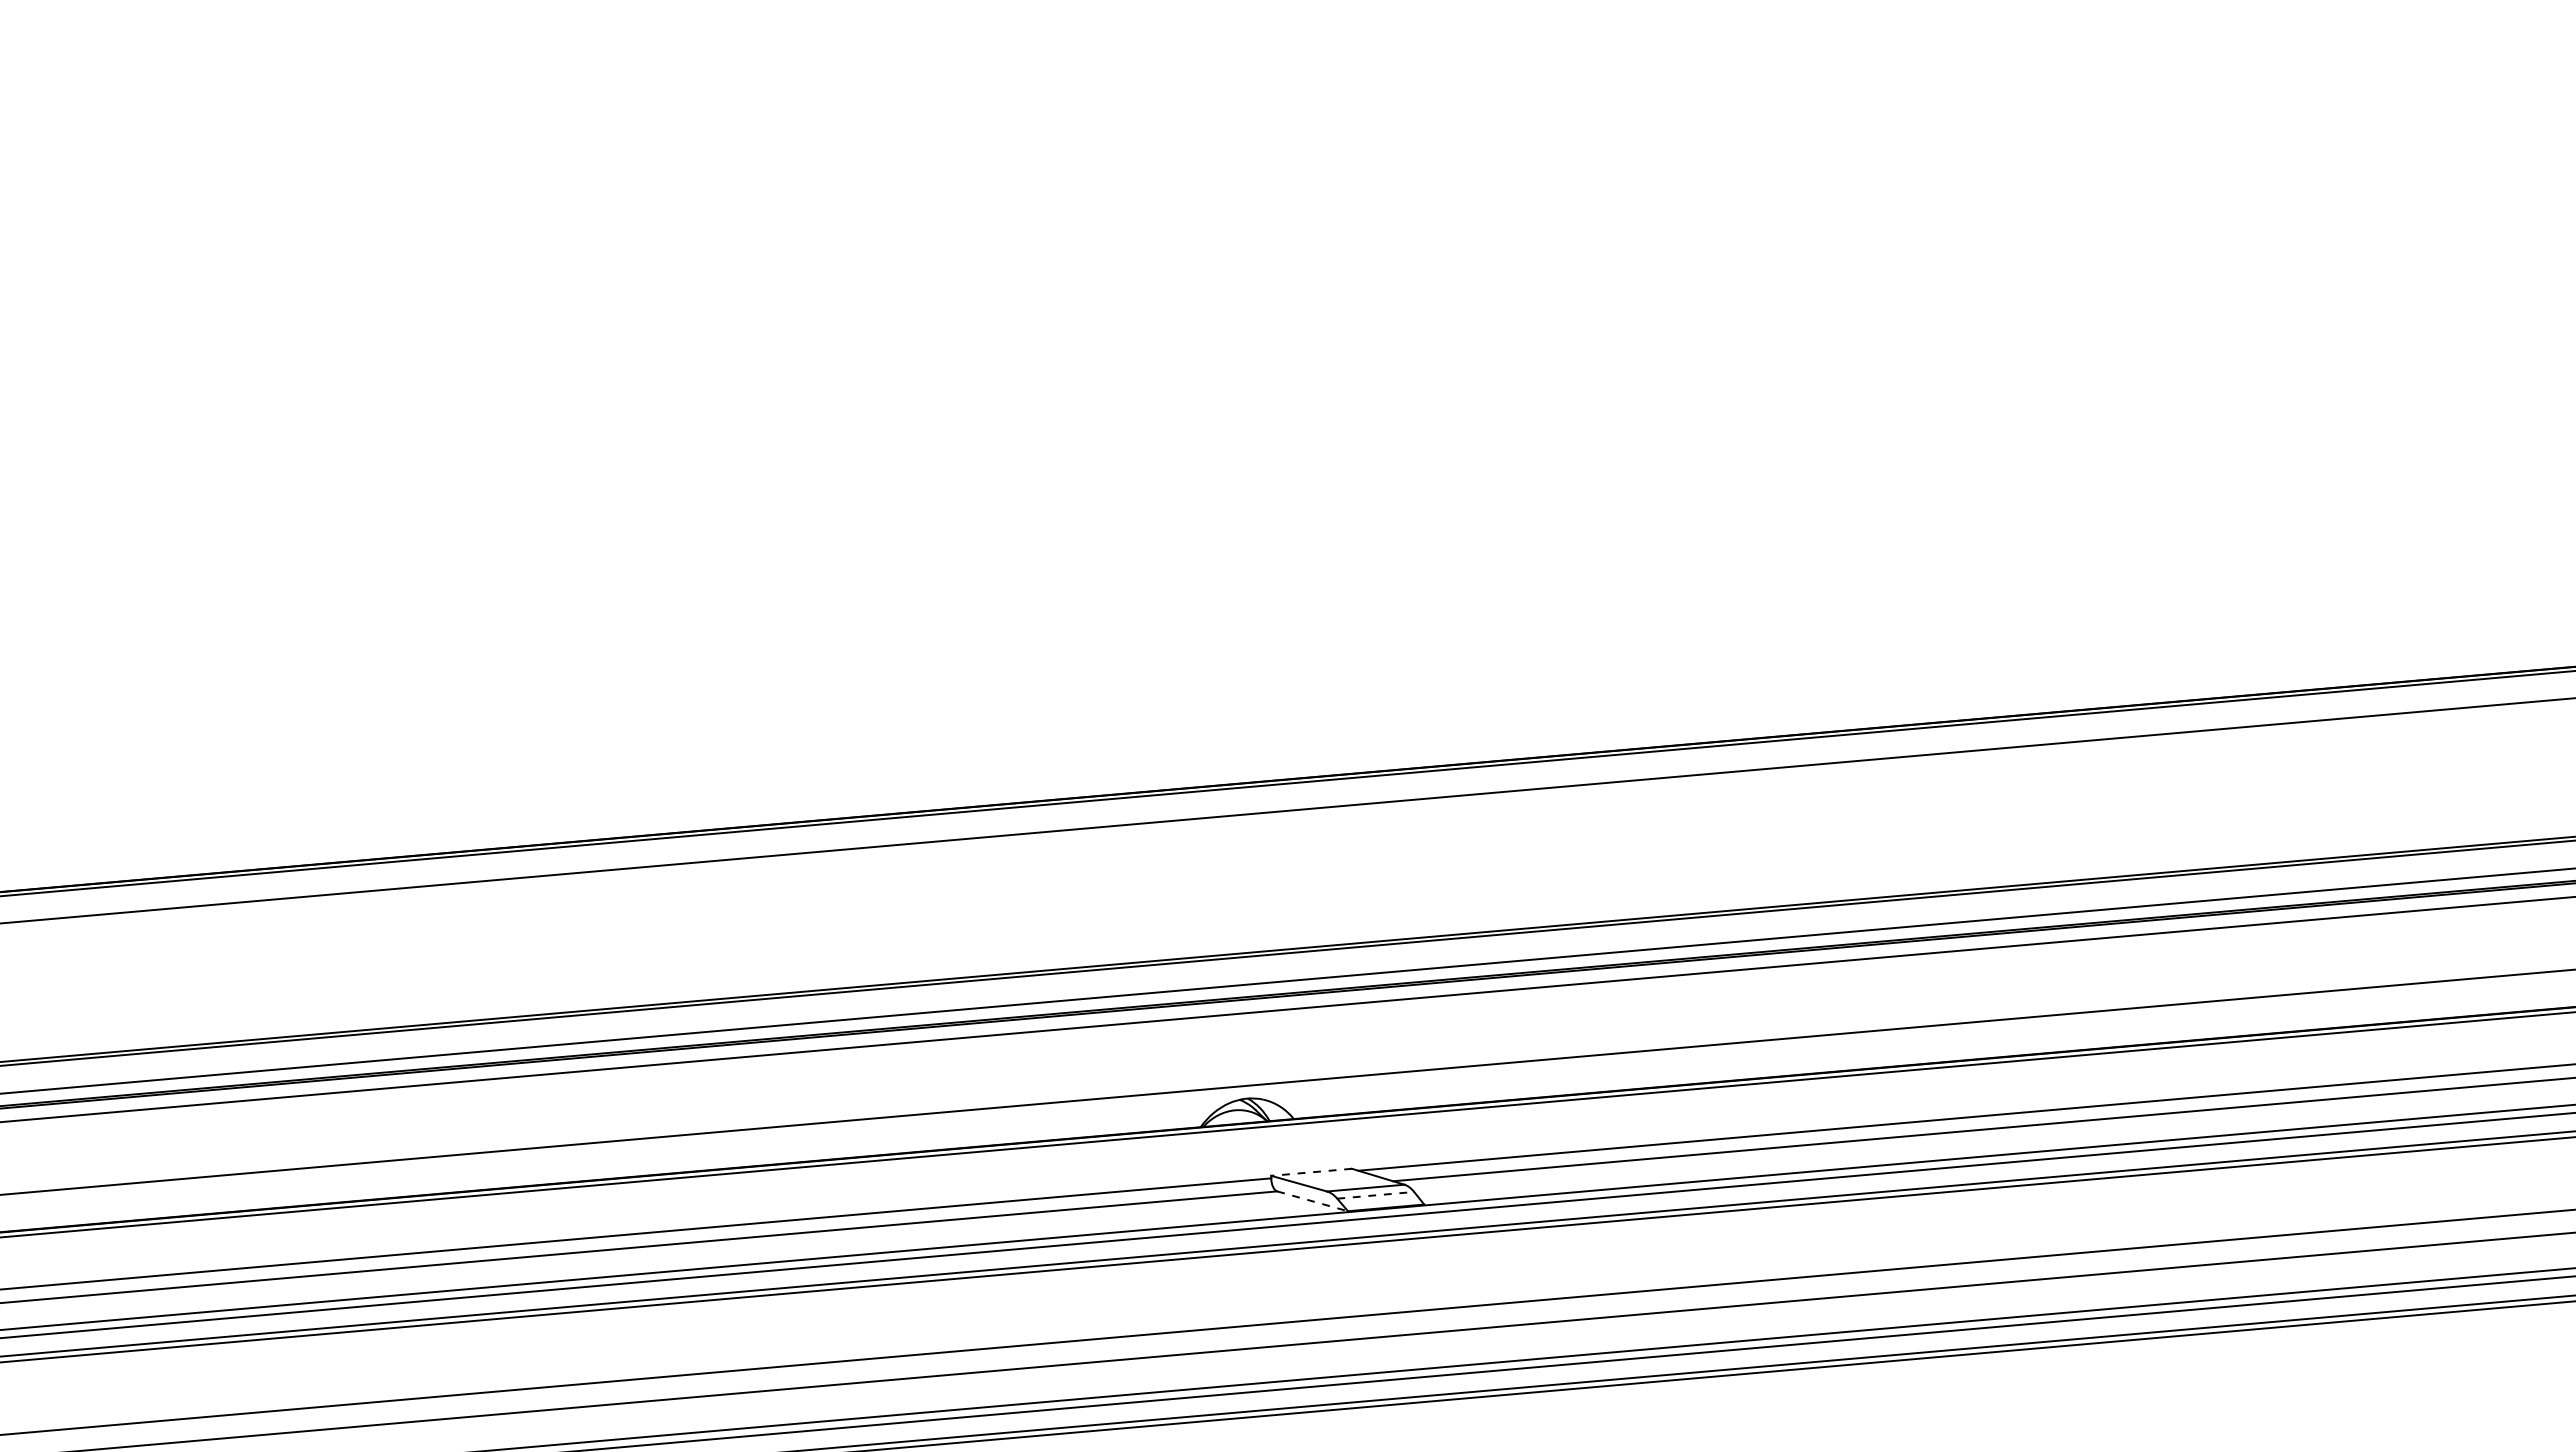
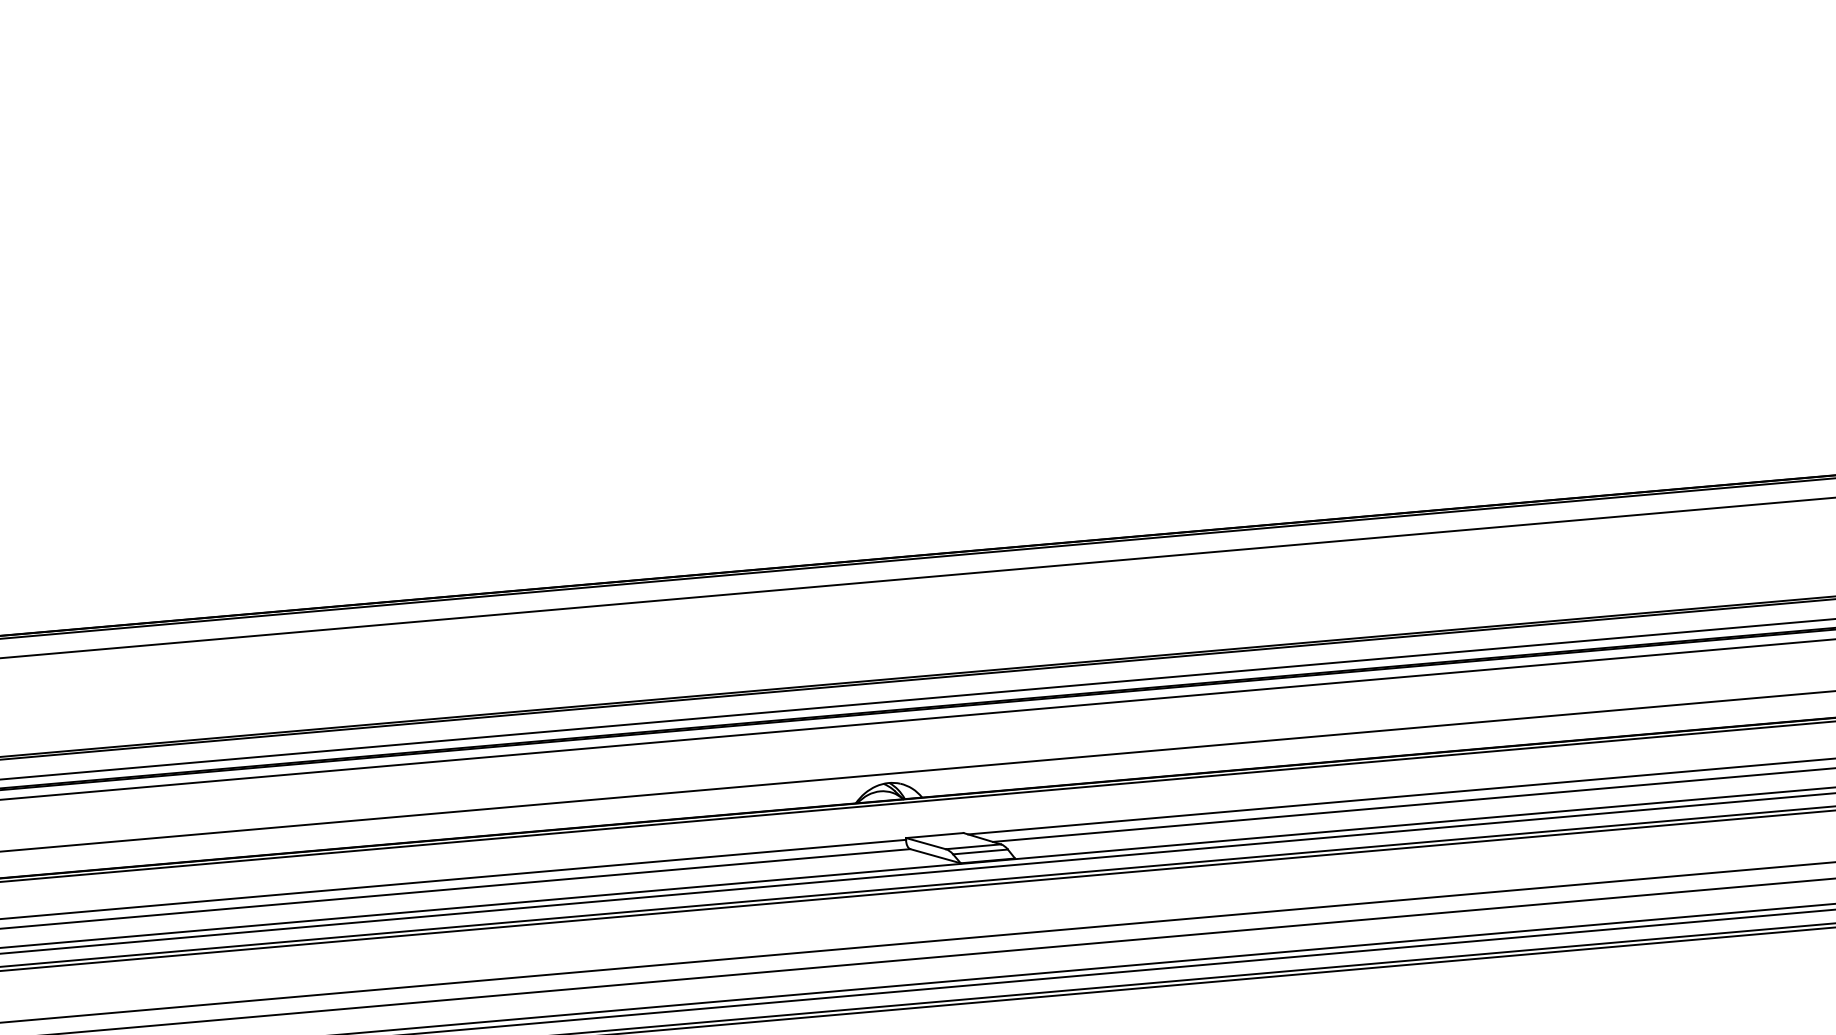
line: (1311, 1172) -> (934, 835), dashed -> solid
line: (1375, 1195) -> (980, 852), dashed -> solid
line: (1312, 1201) -> (935, 856), dashed -> solid

